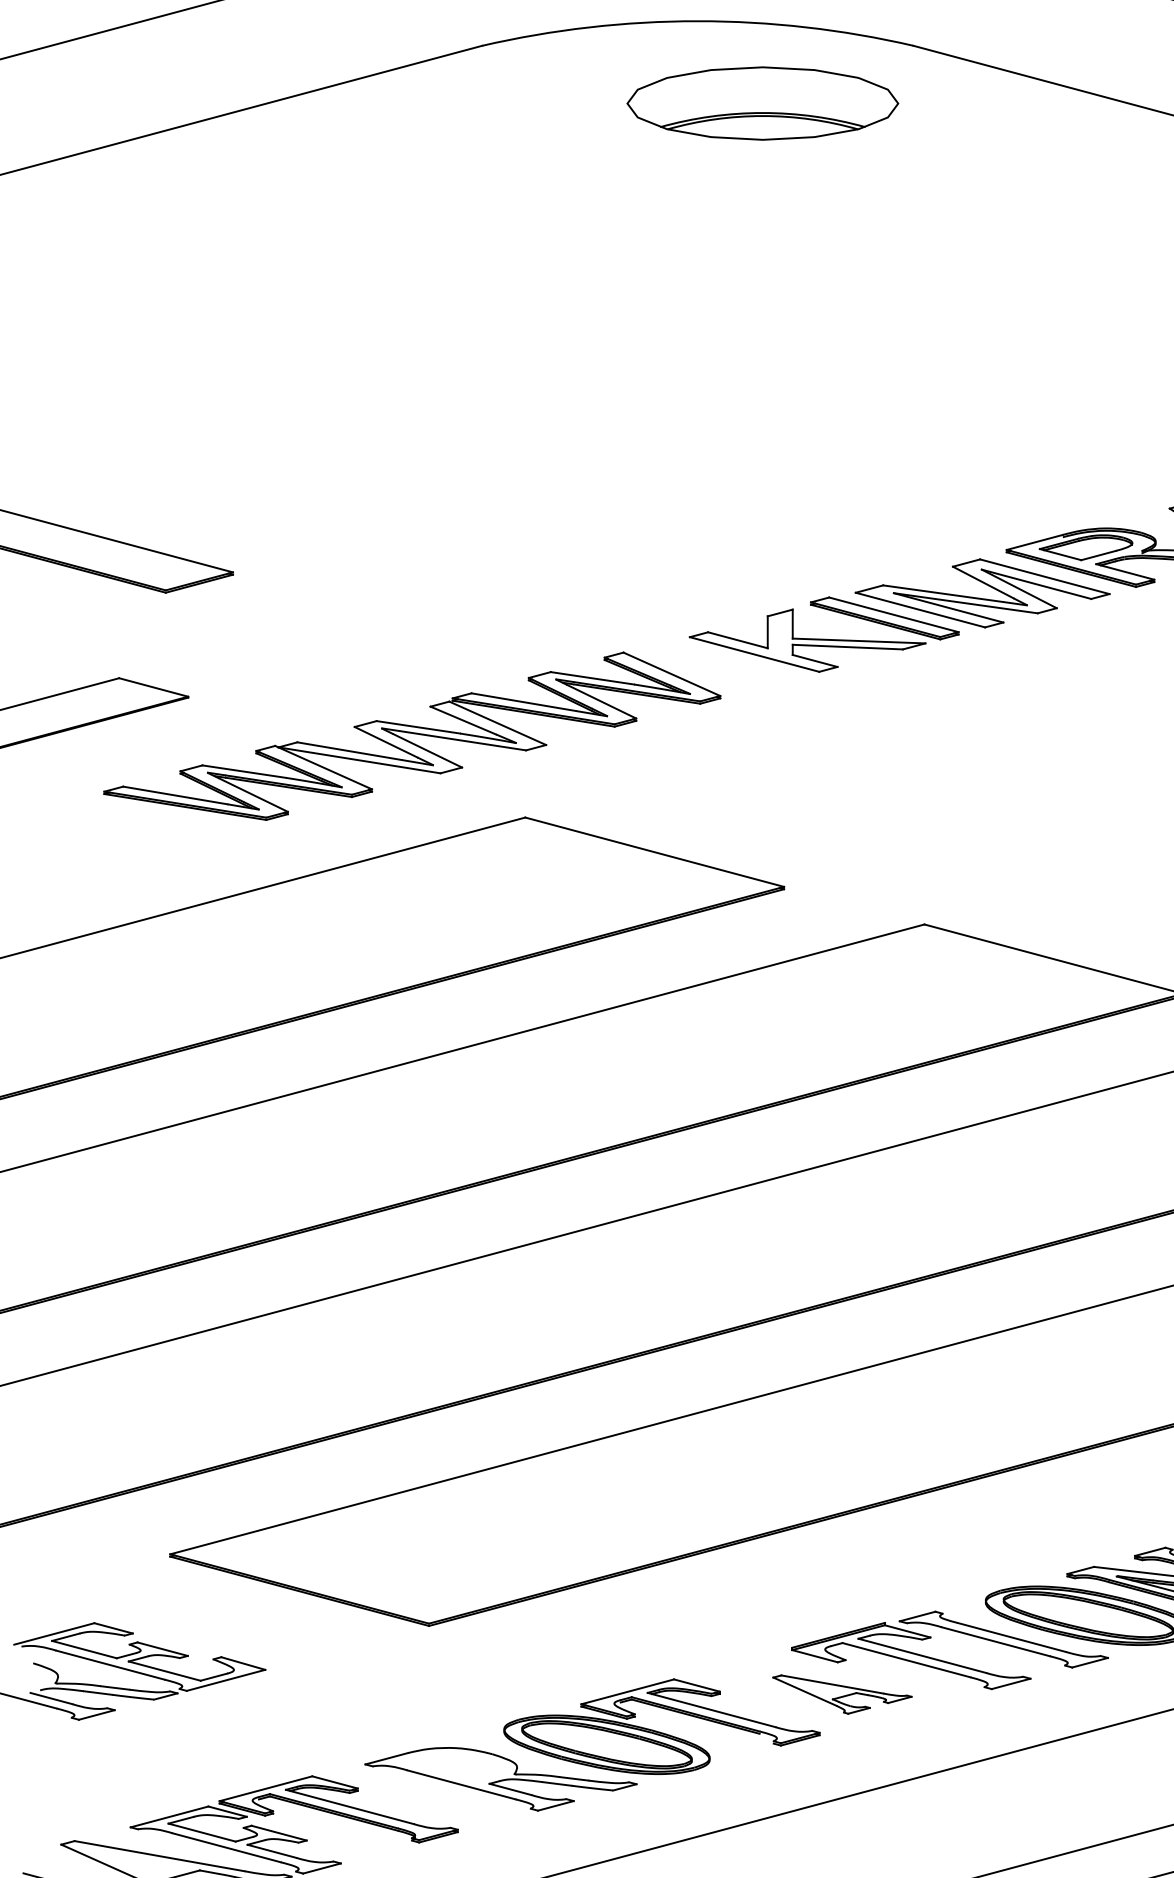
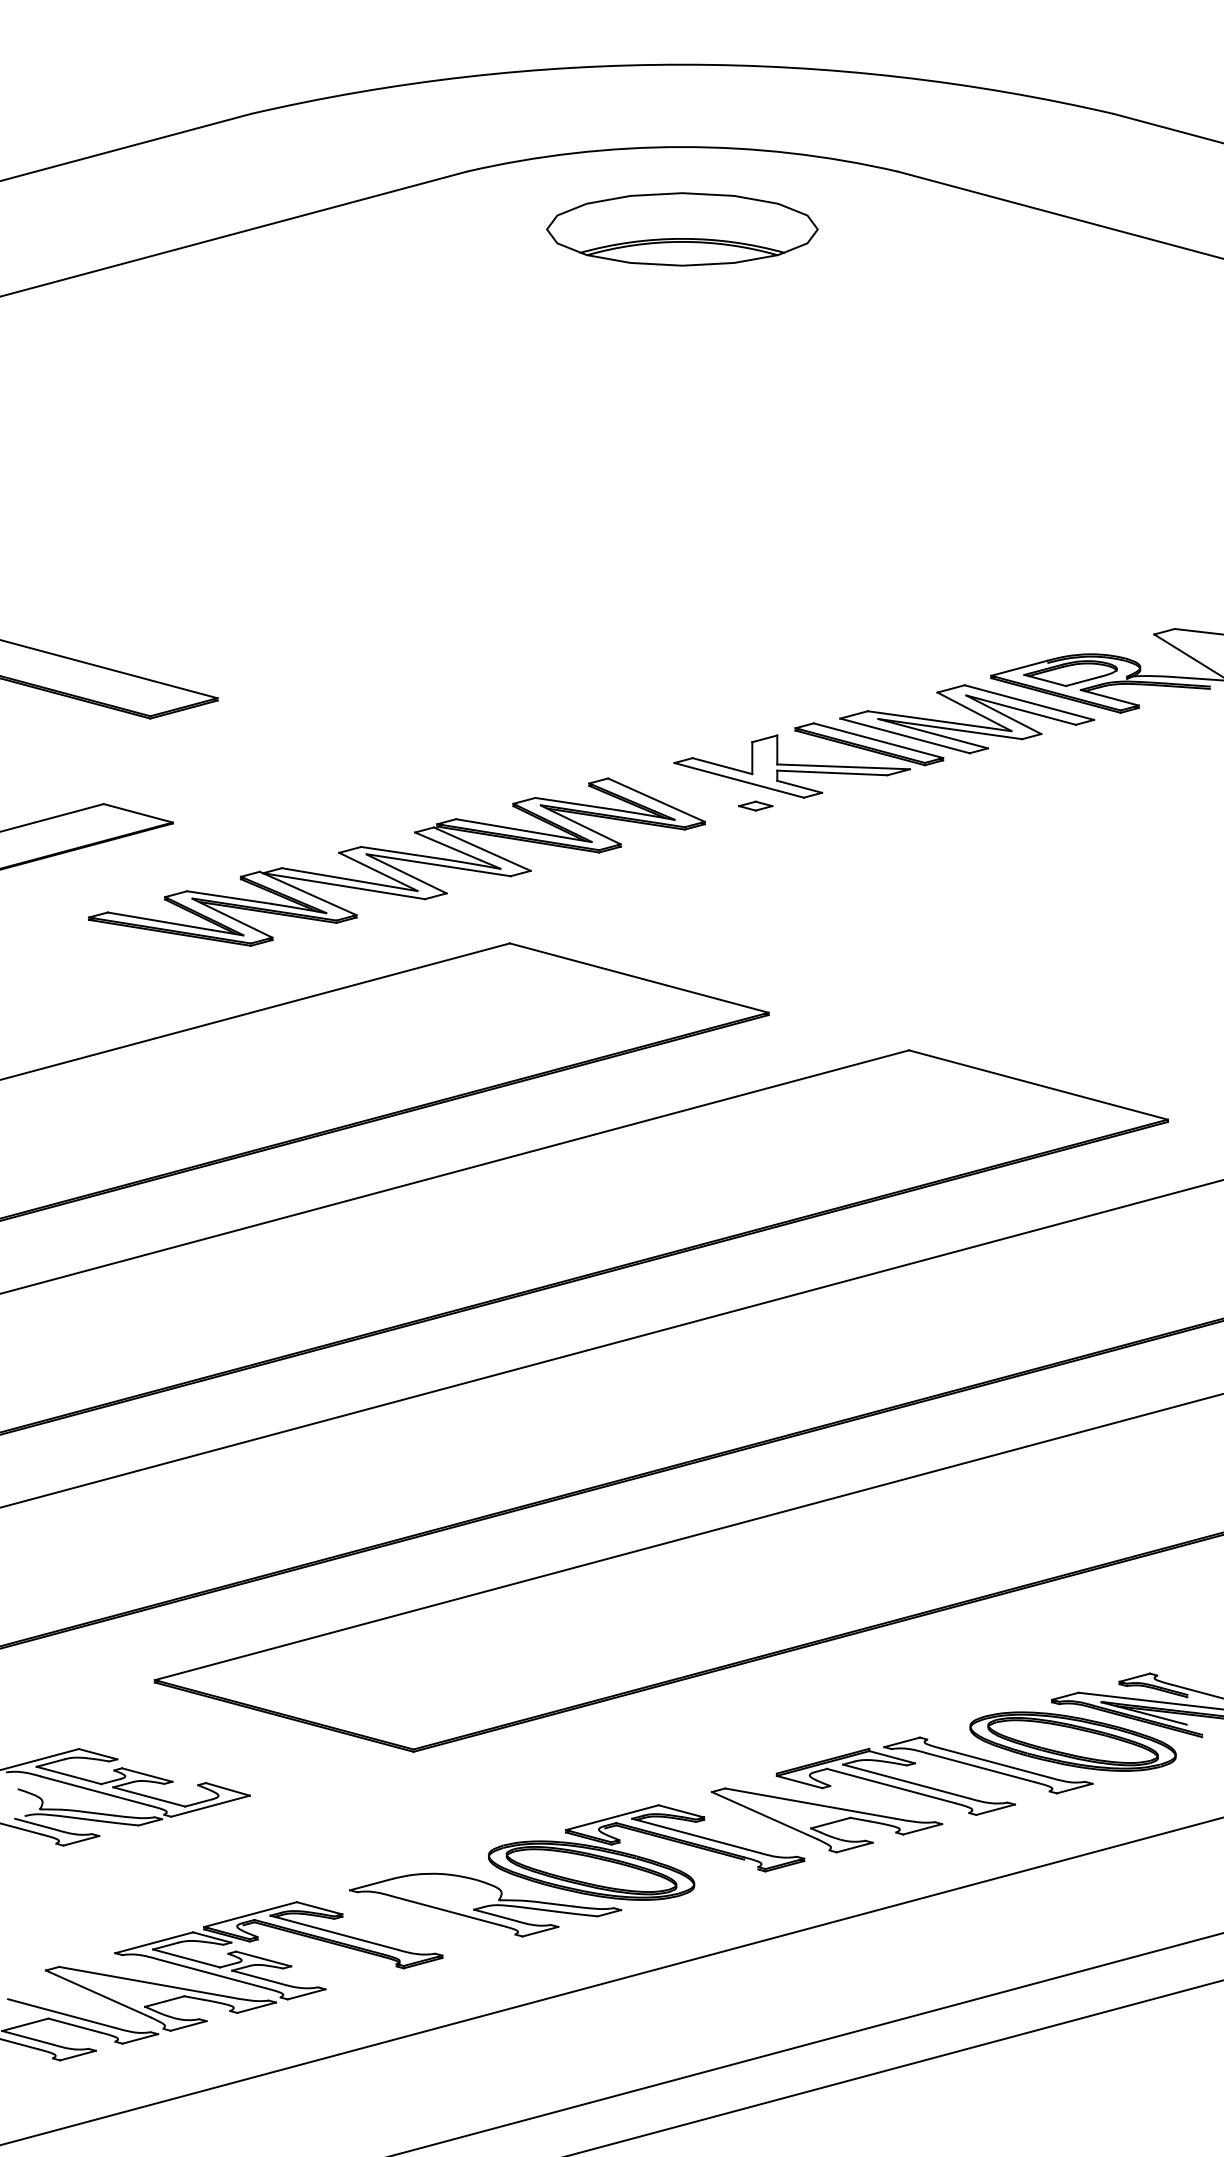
part: (762, 103) -> (682, 229), moved
part: (770, 679) -> (755, 805), added
part: (841, 1694) -> (826, 1820), size x1.67

